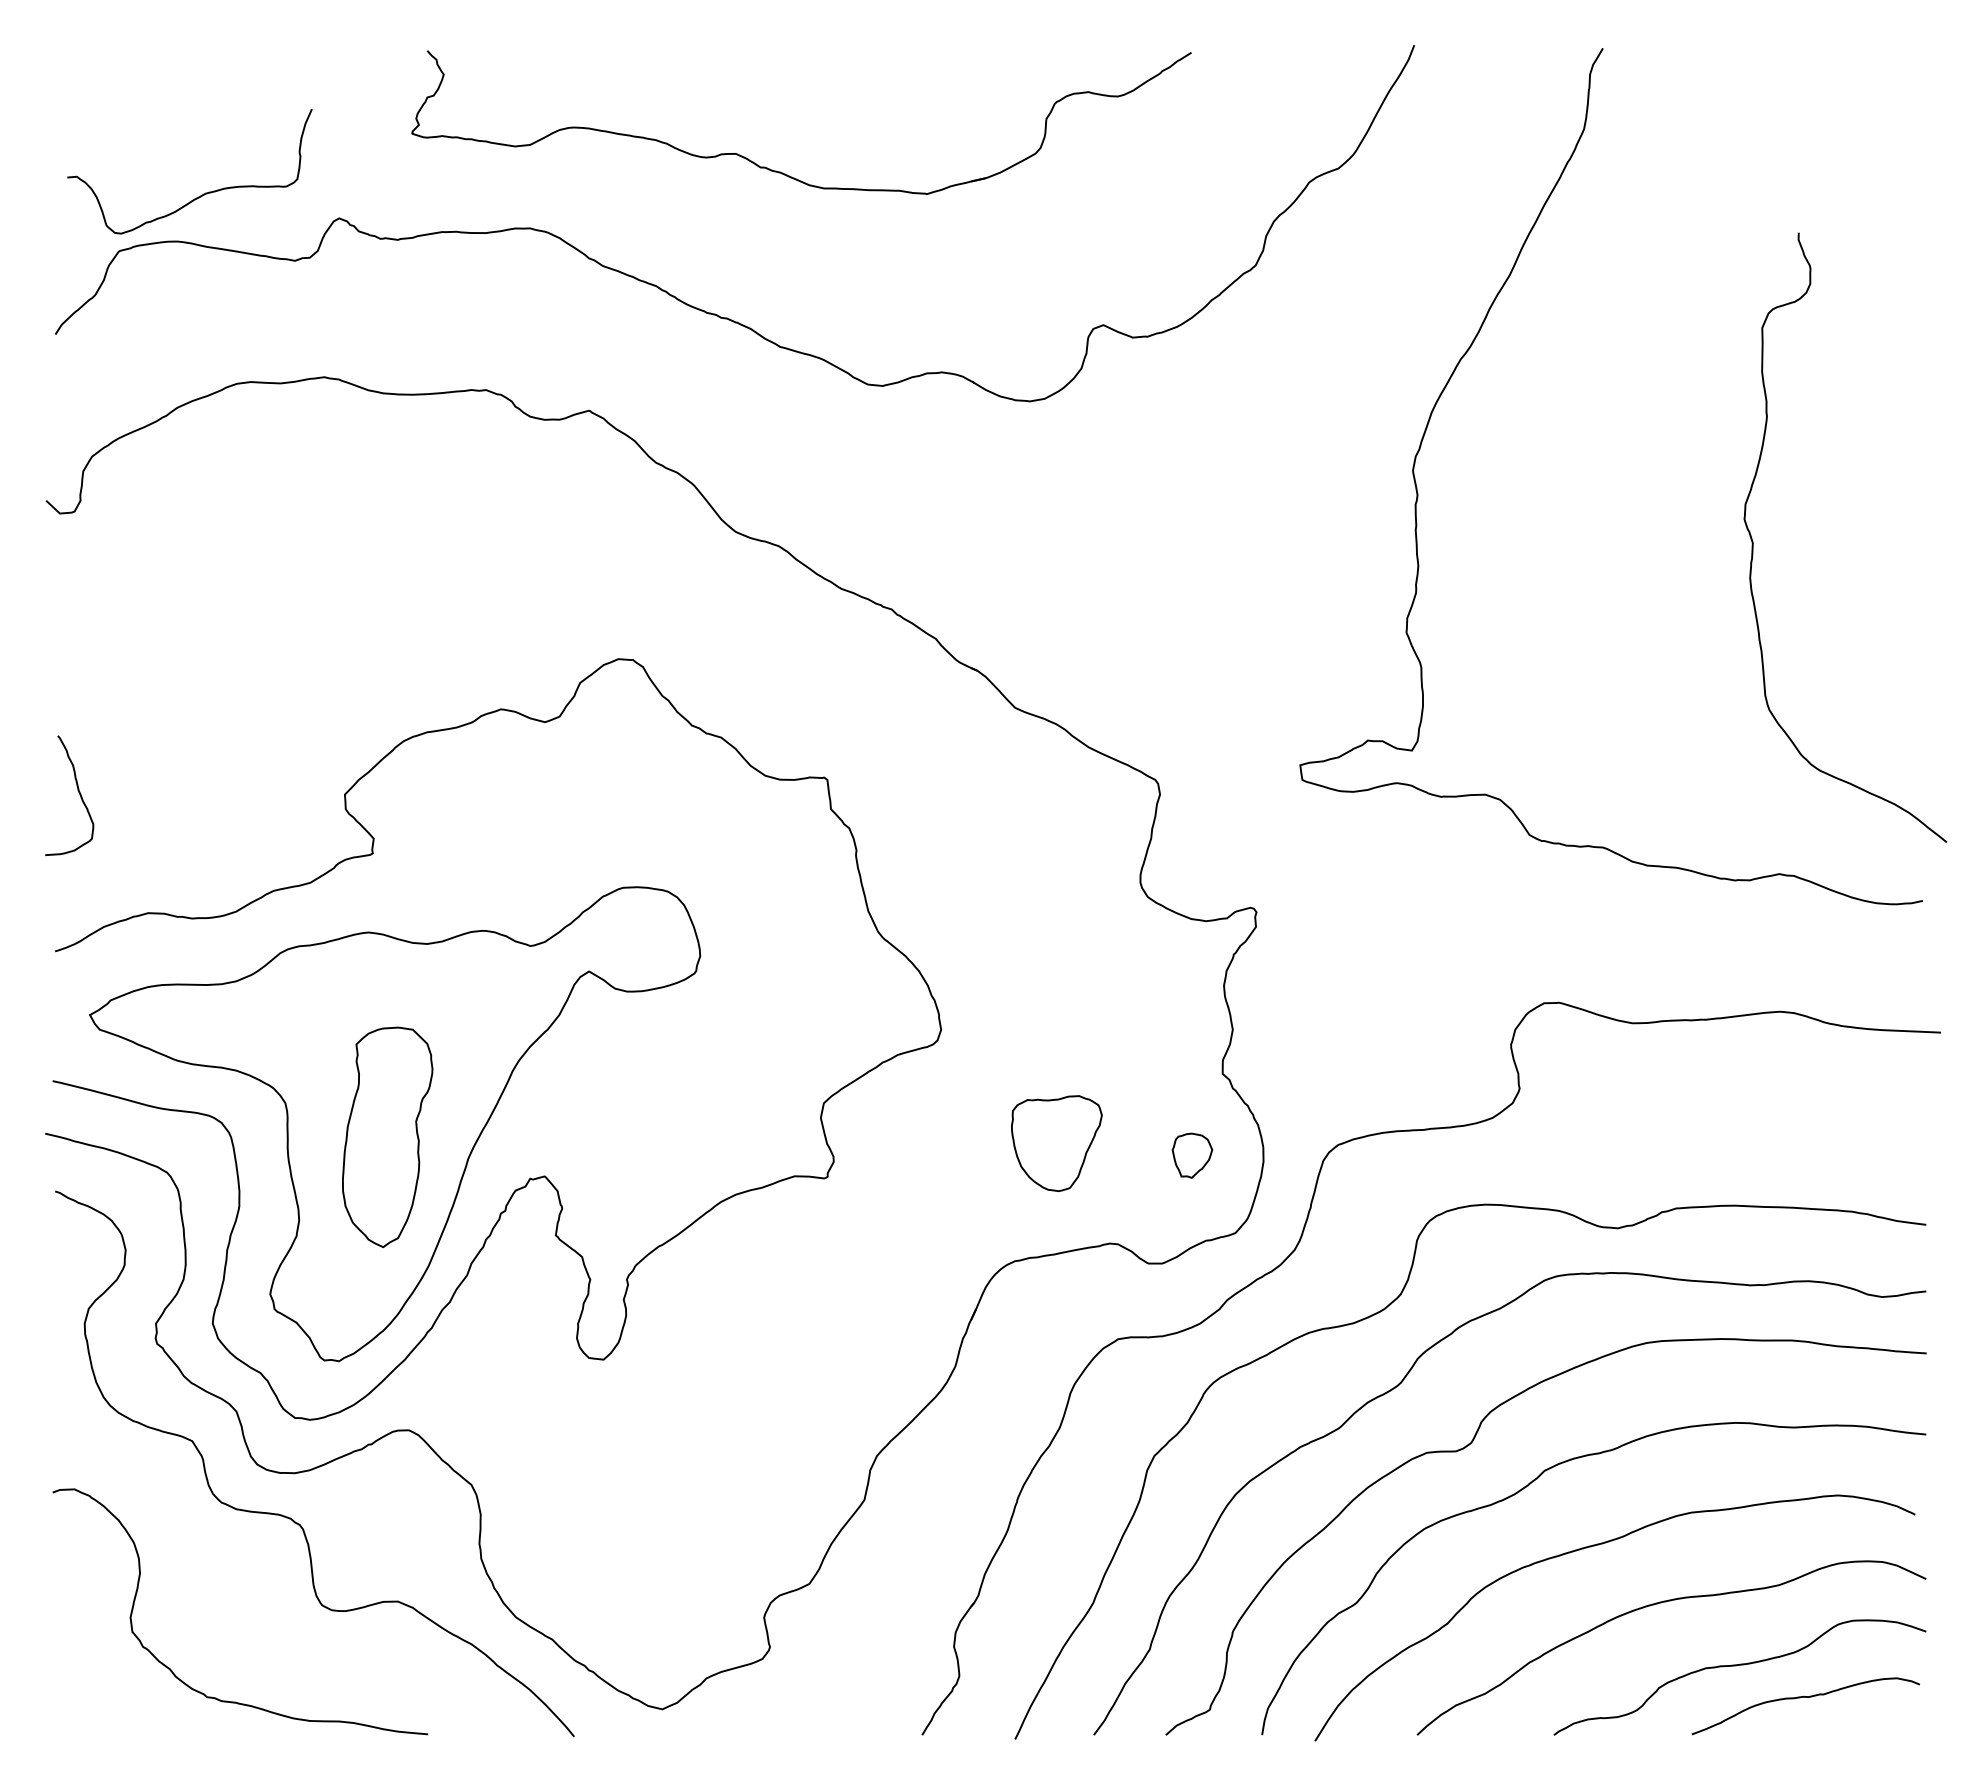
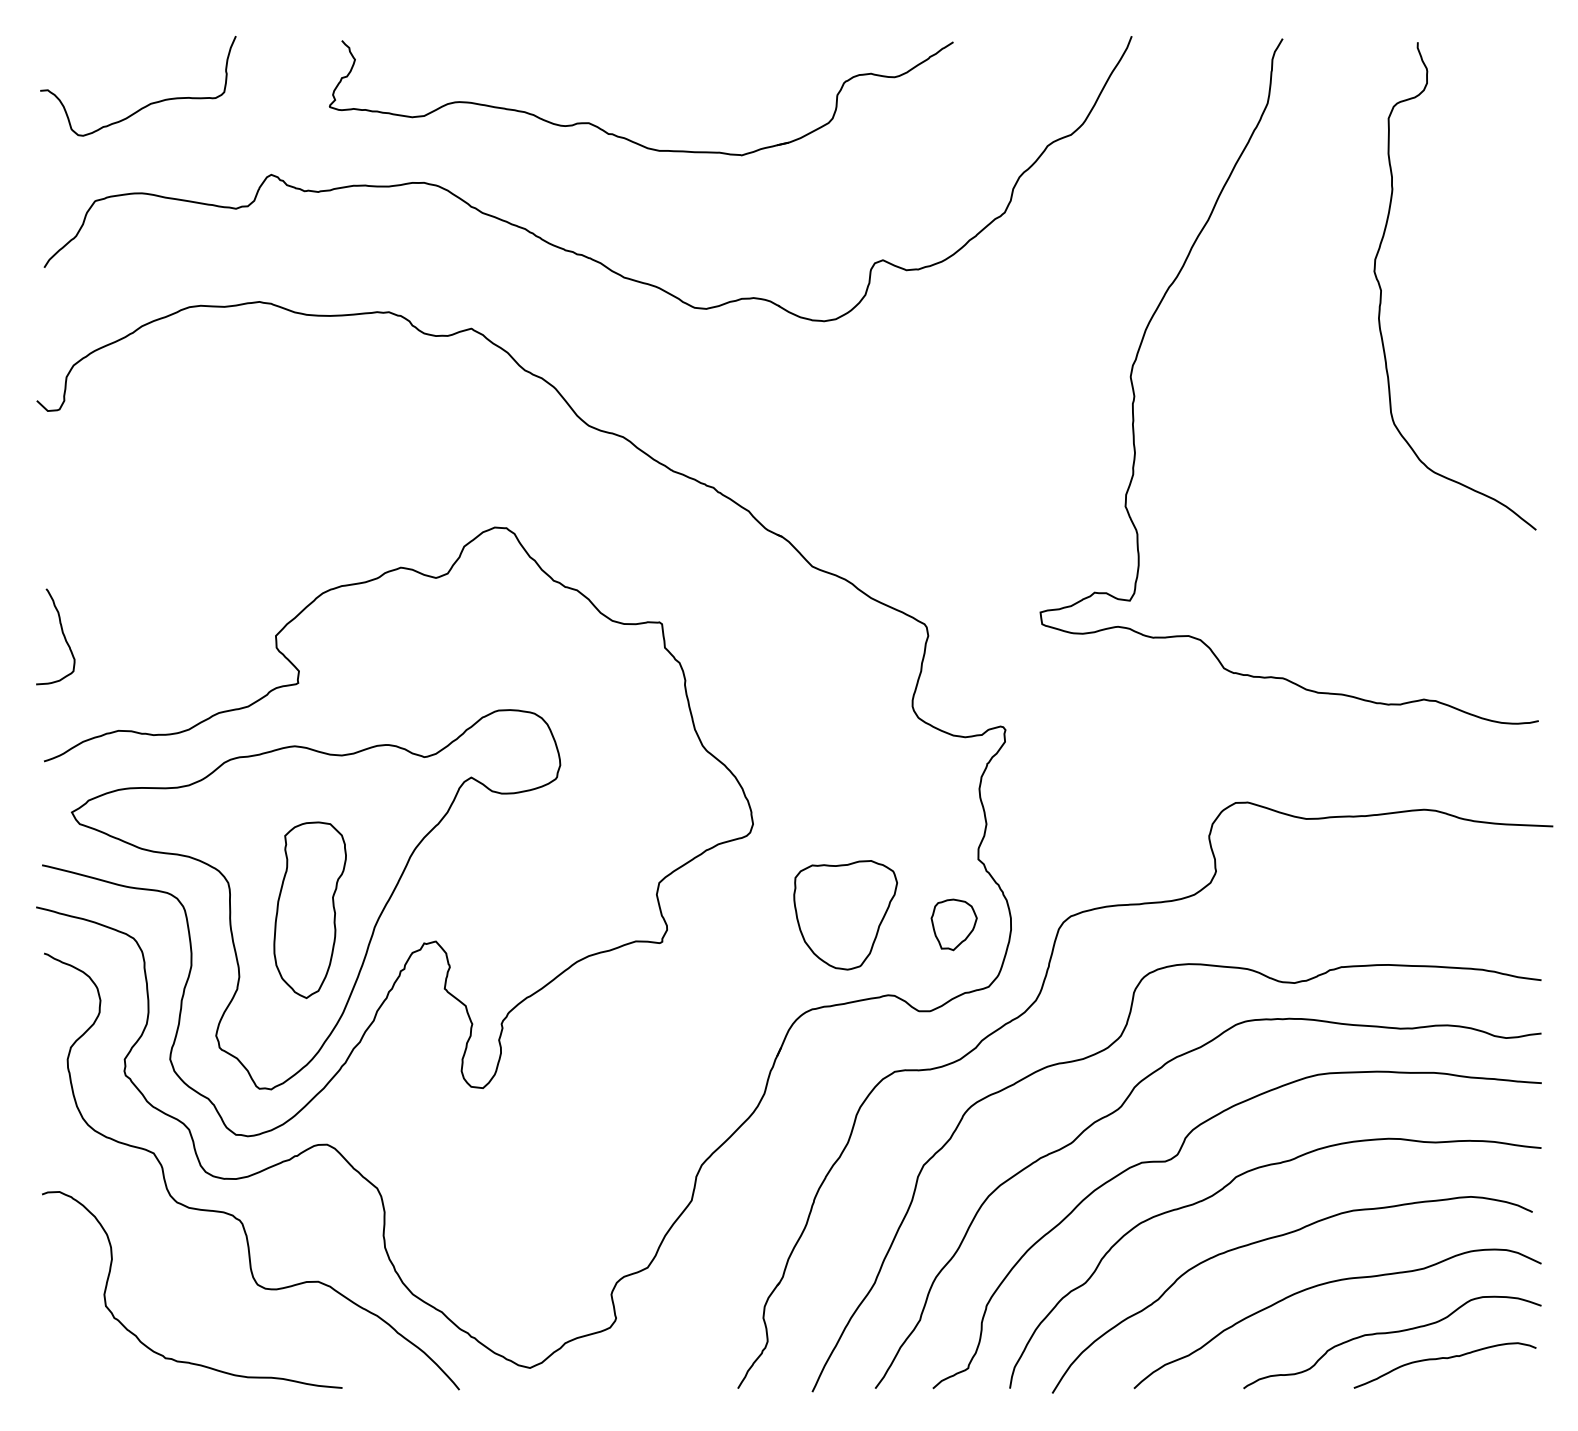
curve: (203, 193) -> (149, 103), moved
curve: (1753, 541) -> (1381, 289), moved
part: (1056, 1143) -> (845, 915), size x1.43
part: (1192, 1155) -> (954, 924), size x1.43

